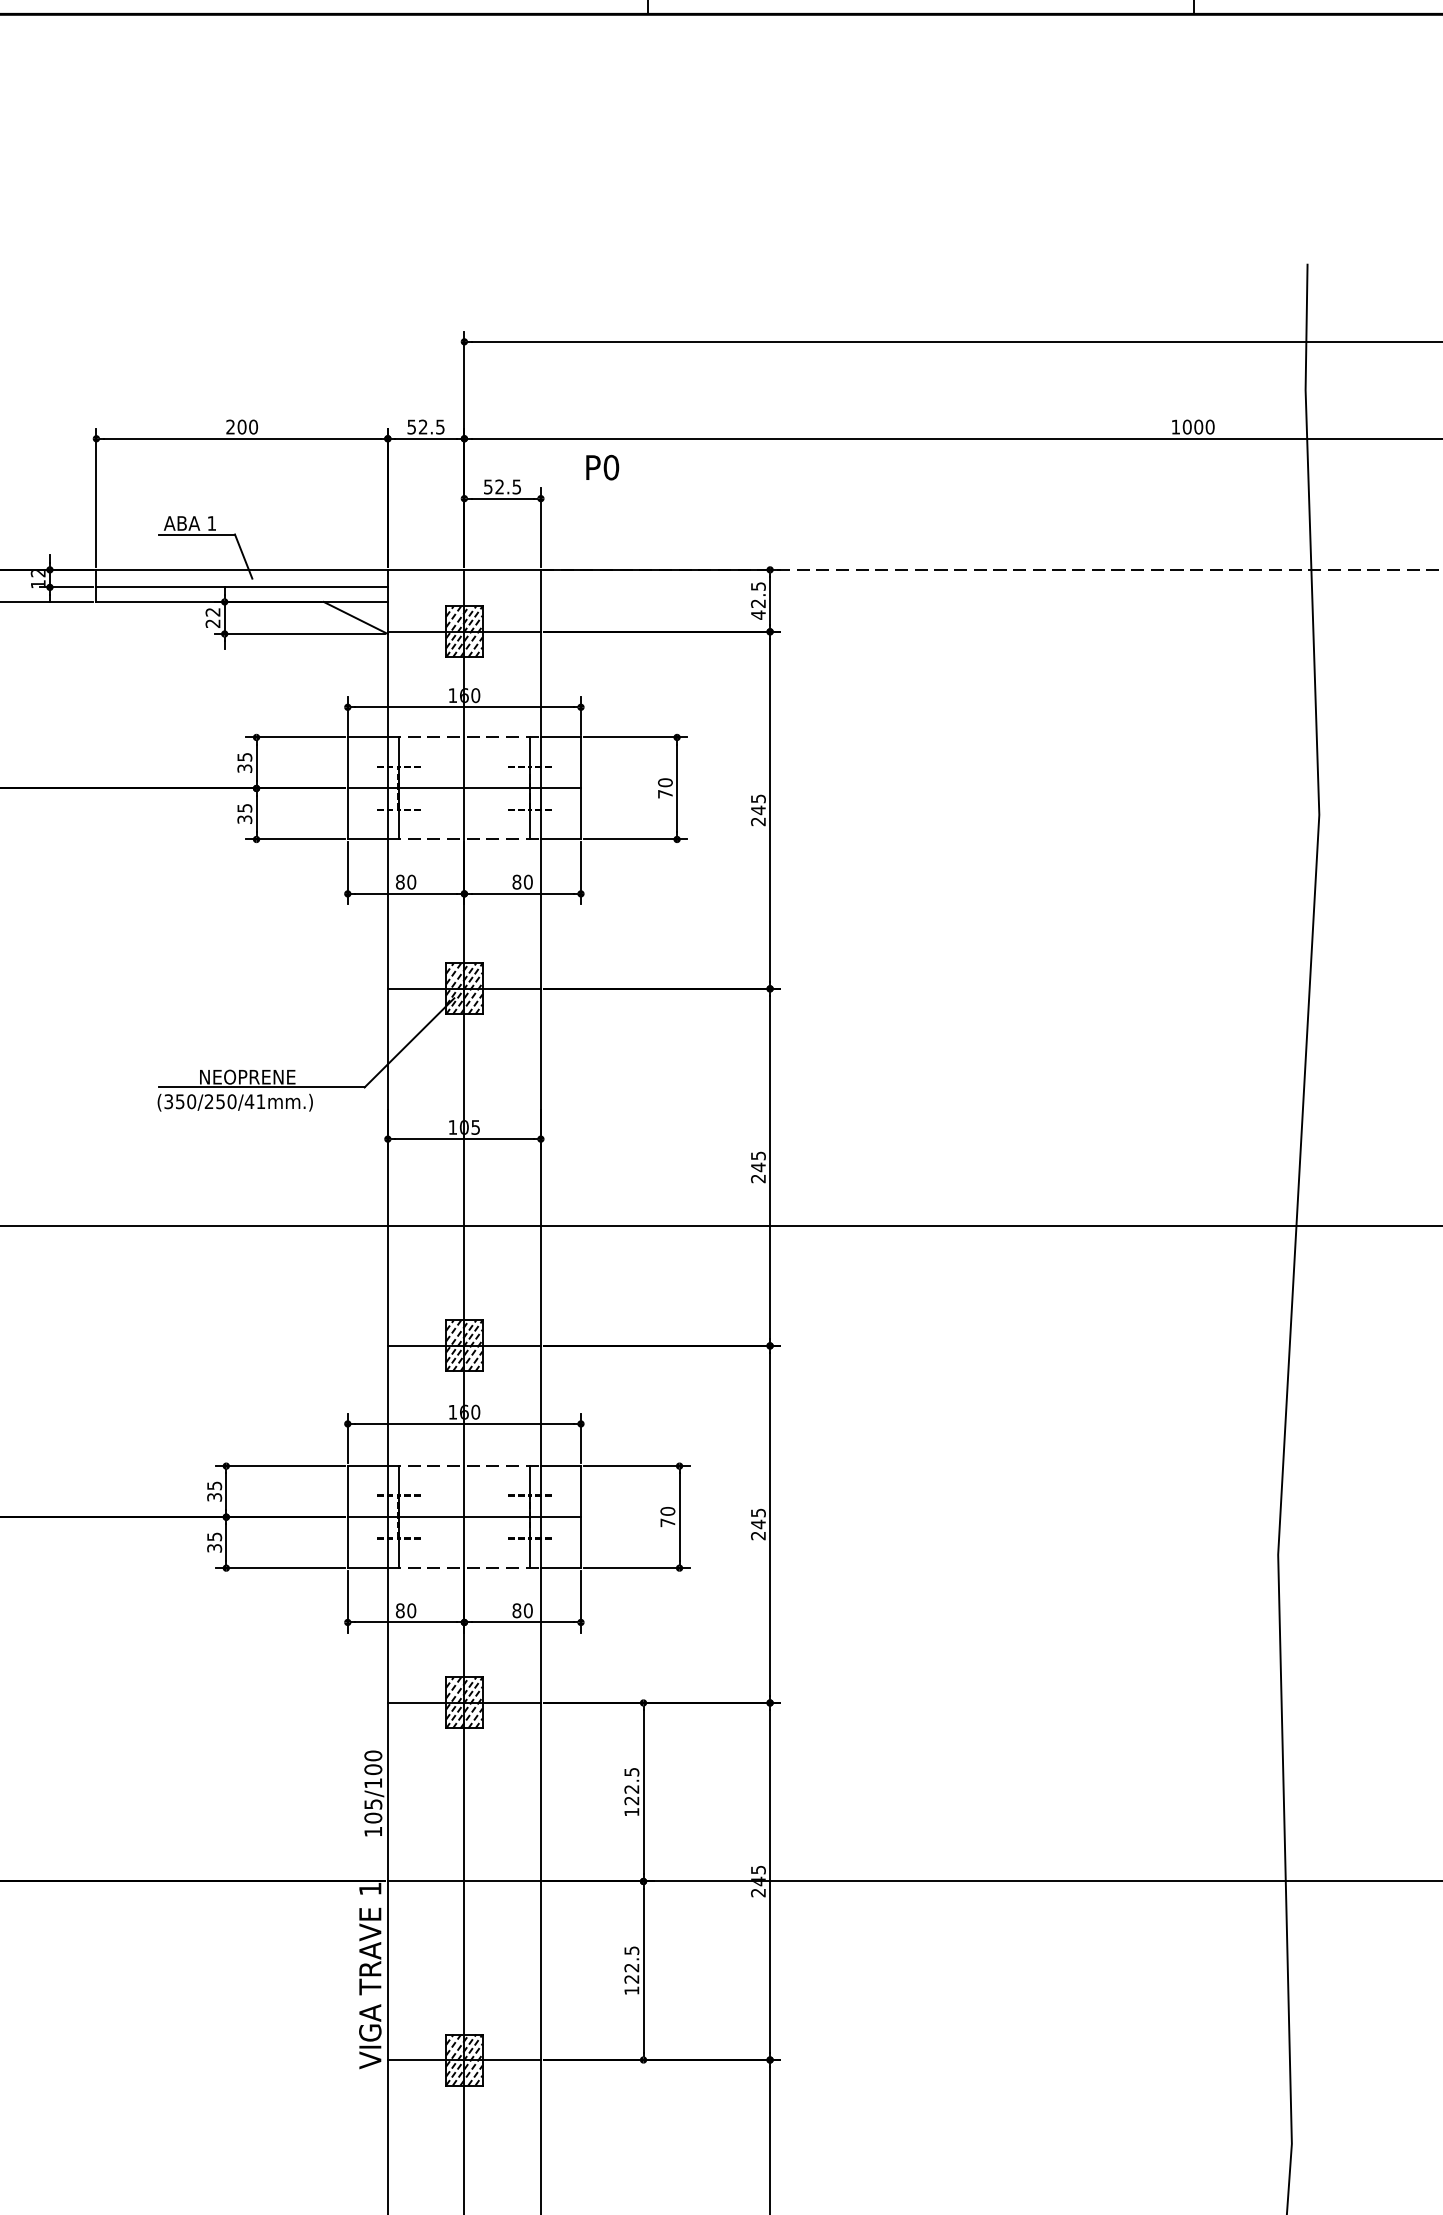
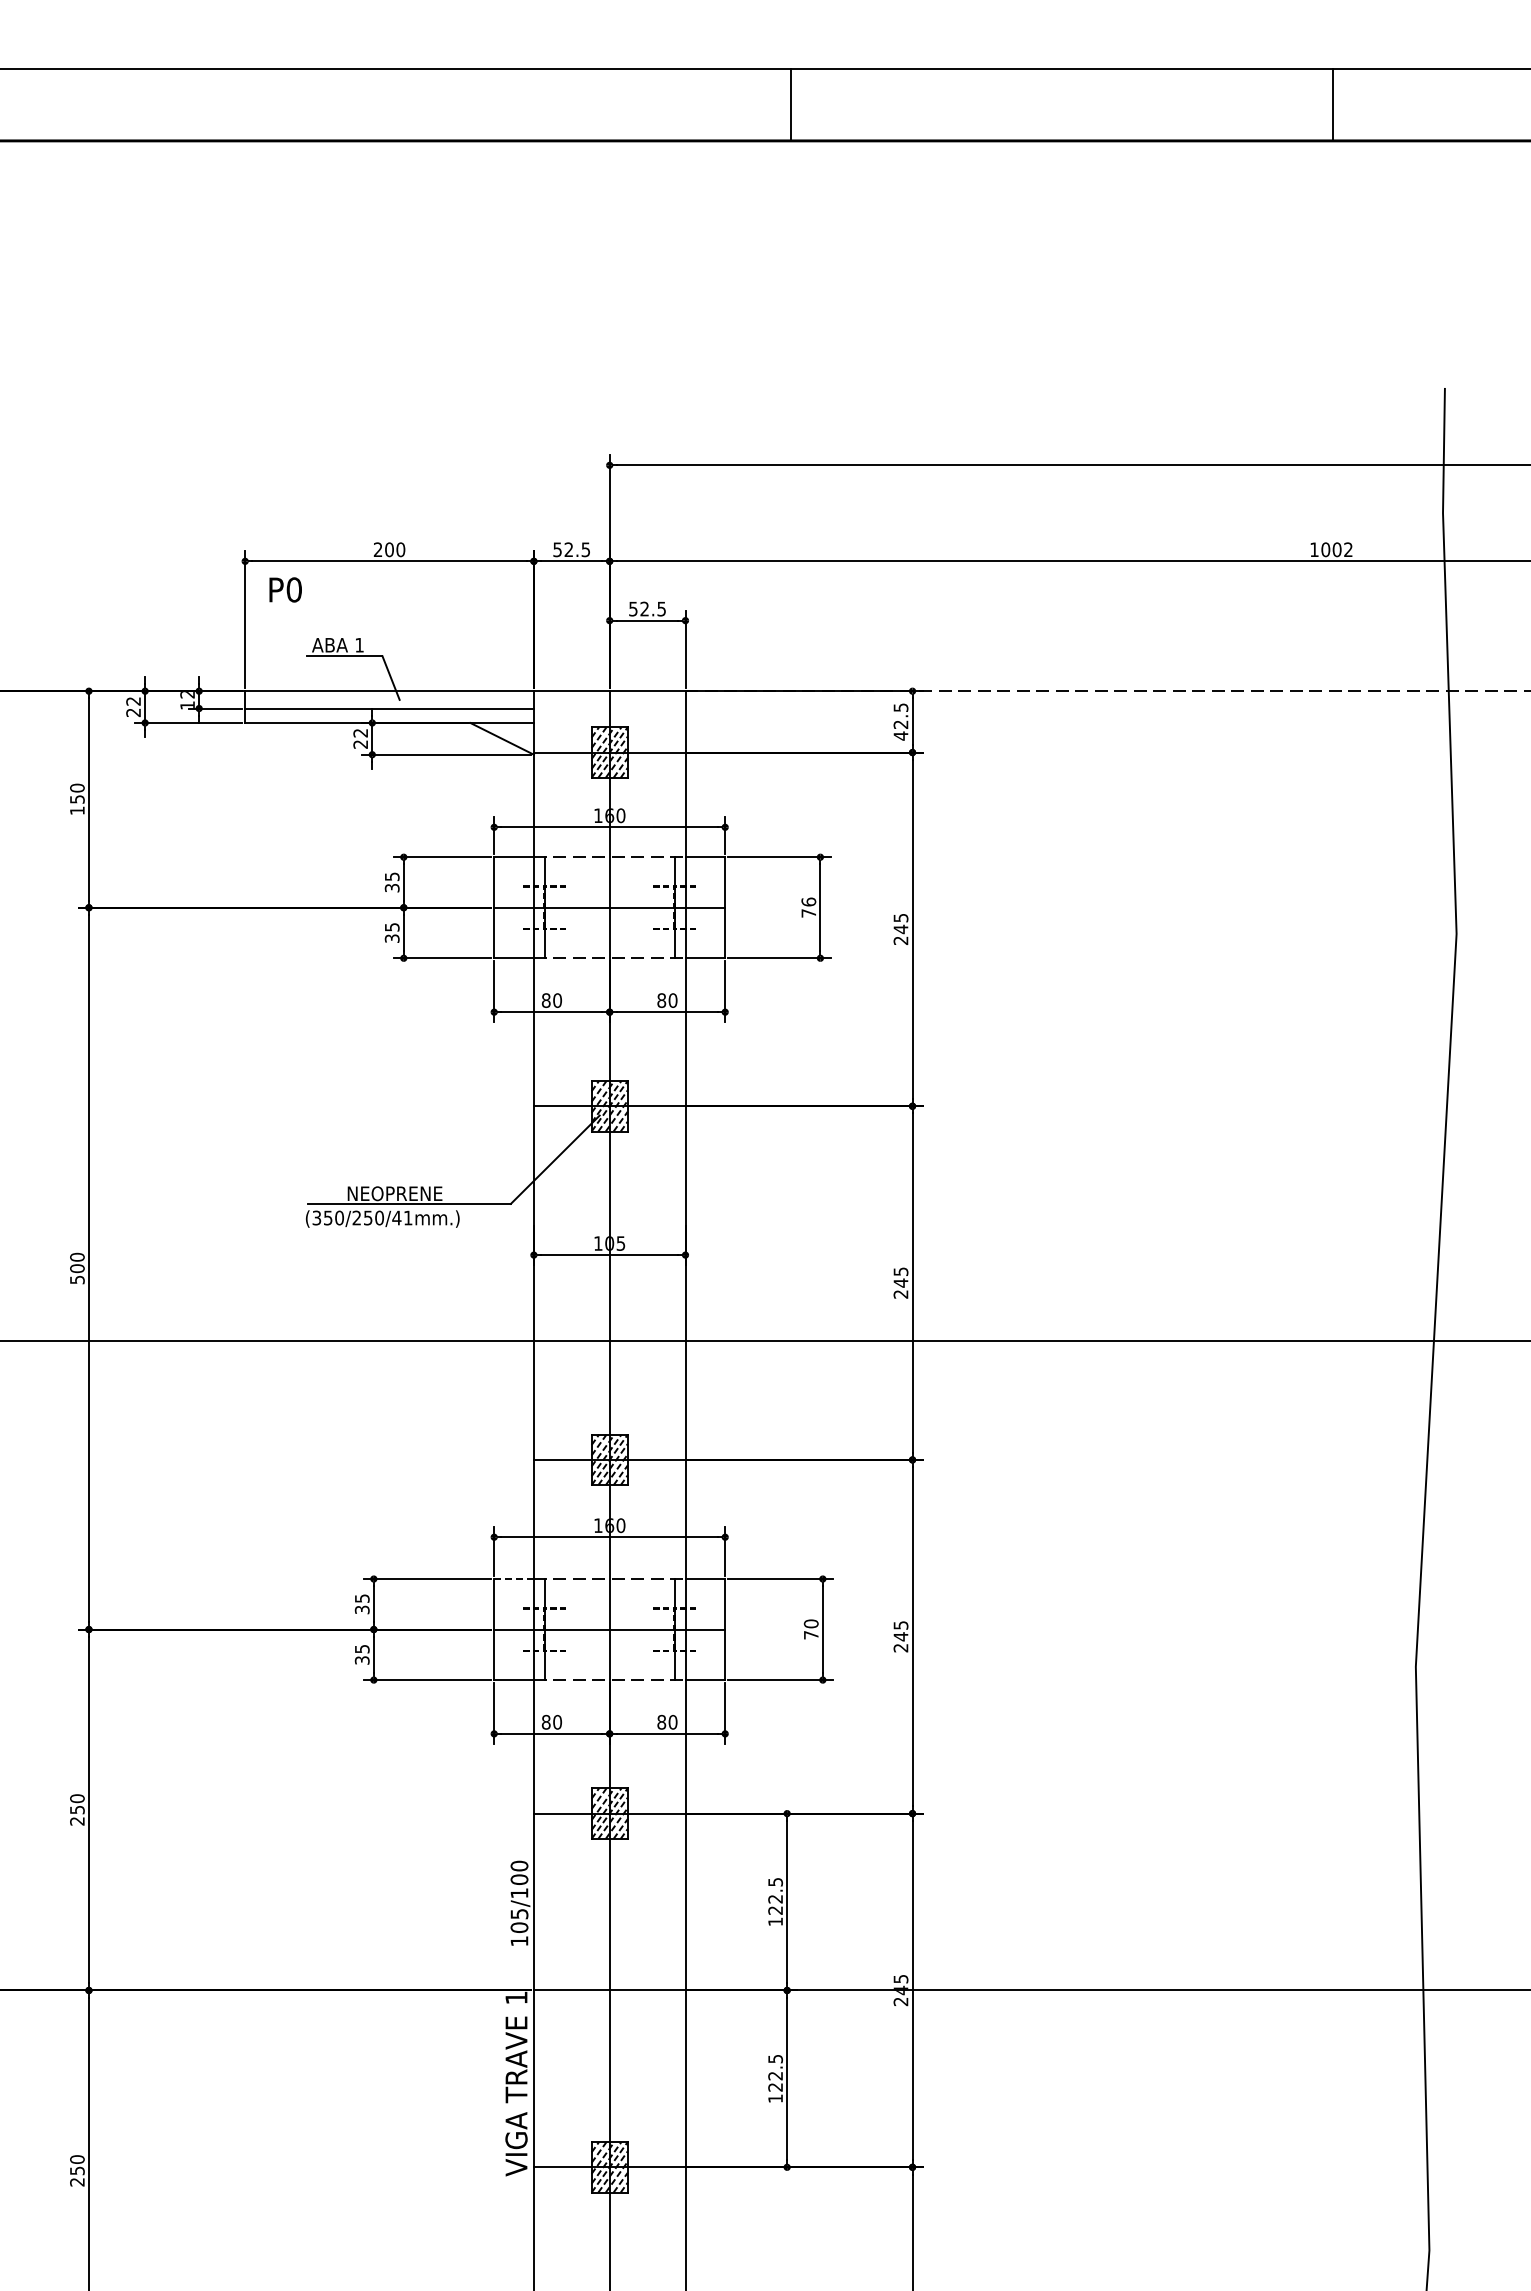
text: (1210, 426) -> (1348, 549), 1000 -> 1002
text: (602, 467) -> (285, 589), moved
text: (665, 782) -> (808, 901), 70 -> 76
line: (368, 1466) -> (514, 1579), solid -> dashed

